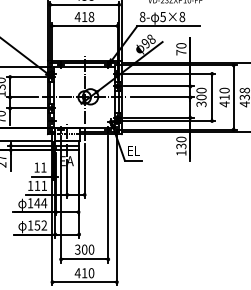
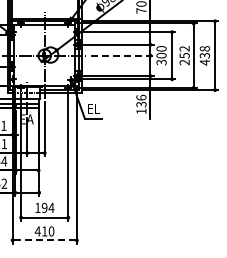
line: (162, 97) -> (122, 55), solid -> dashed
text: (224, 97) -> (184, 55), 410 -> 252
text: (181, 139) -> (141, 97), 130 -> 136
text: (84, 249) -> (44, 207), 300 -> 194
line: (85, 282) -> (45, 240), solid -> dashed

